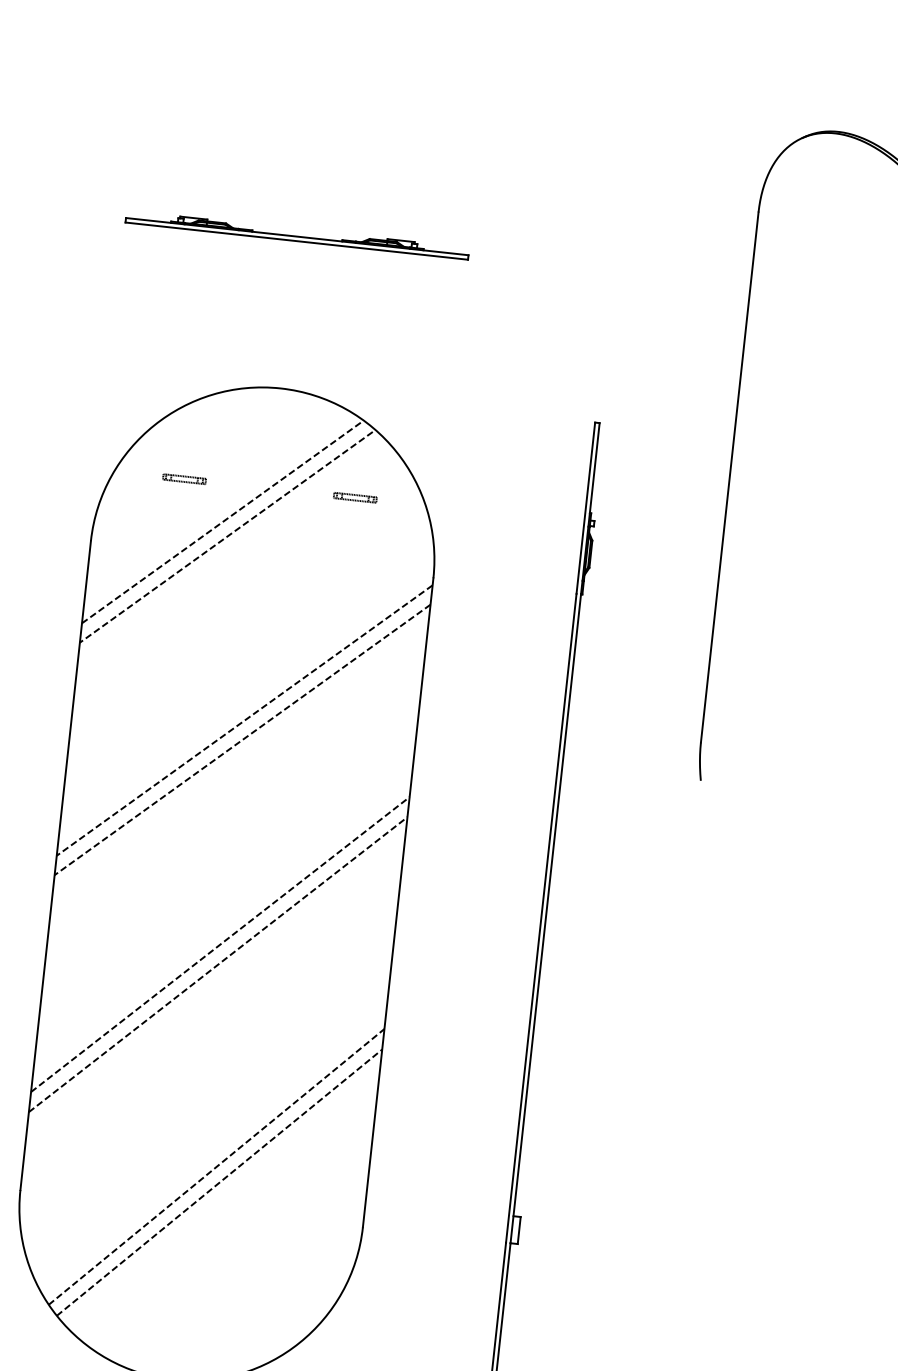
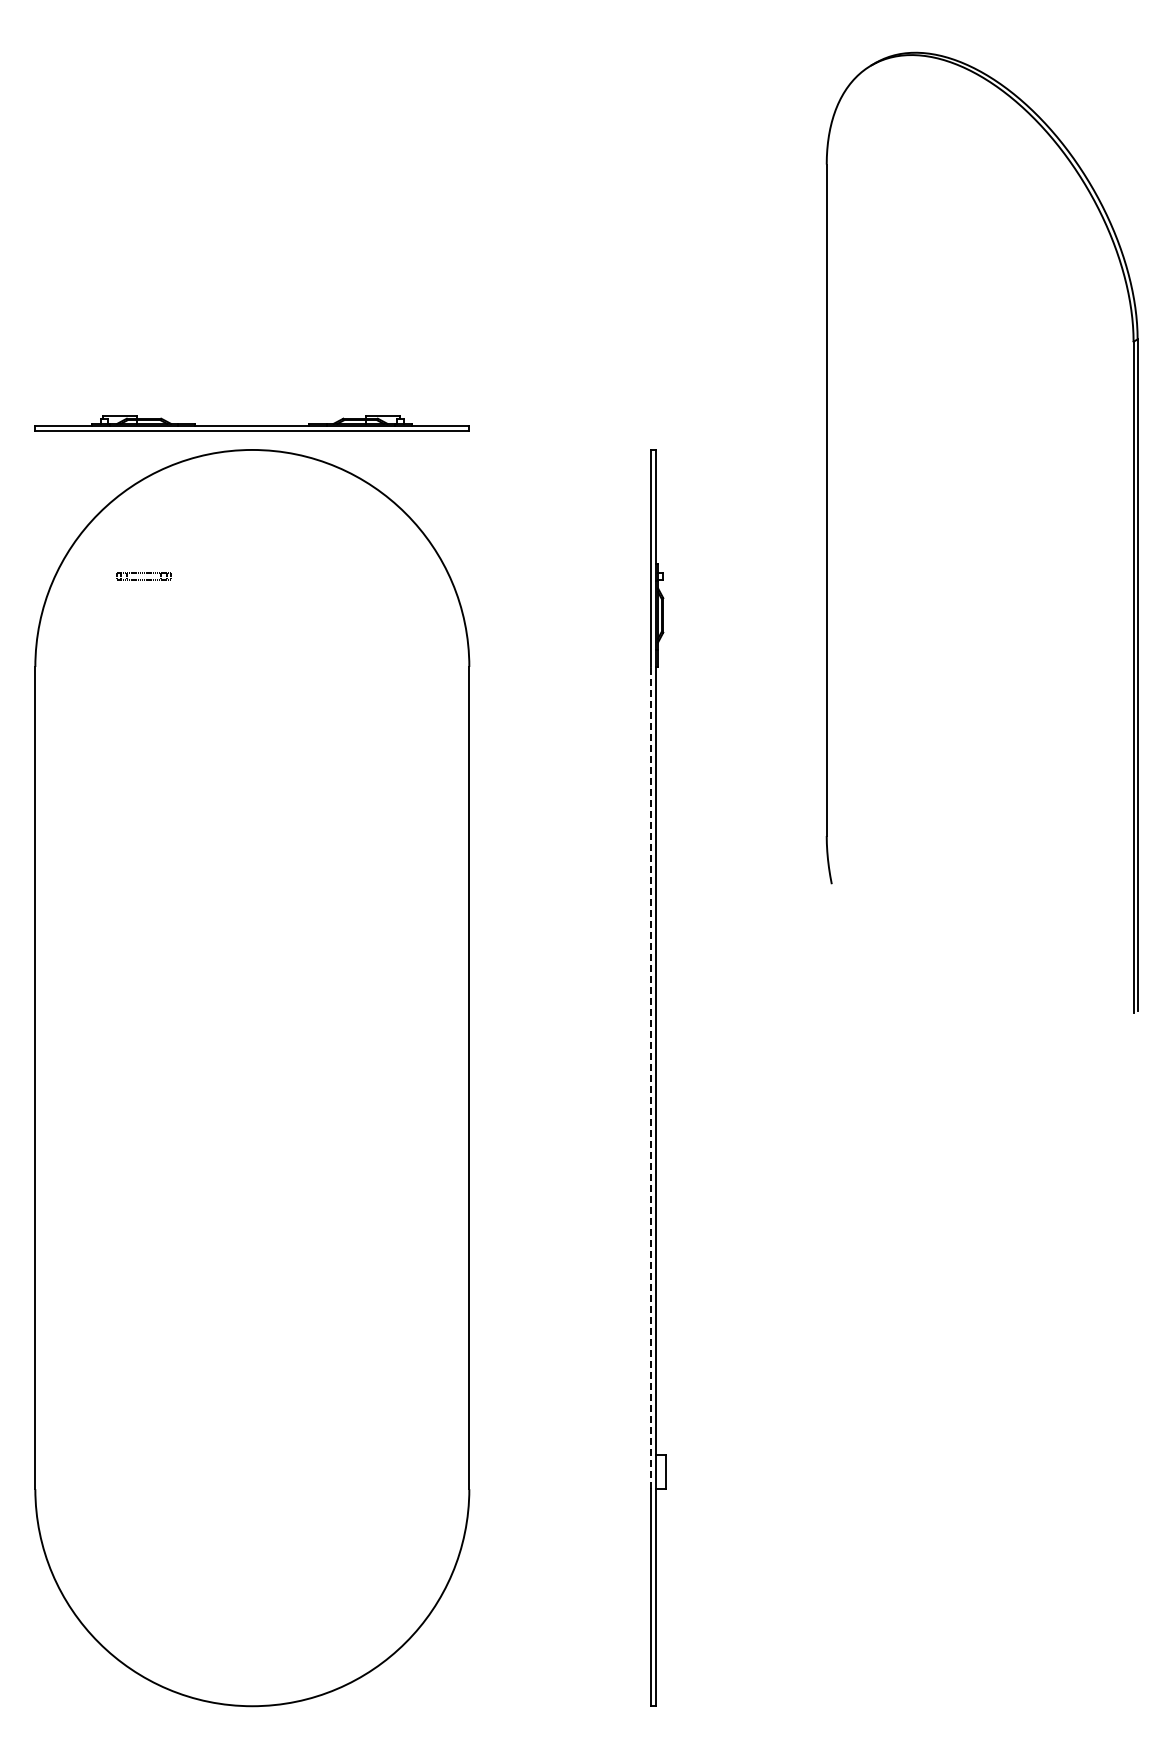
part: (296, 234) -> (251, 423), moved
part: (355, 497) -> (360, 576), removed
line: (221, 522) -> (196, 626), removed
line: (226, 537) -> (204, 643), removed
line: (244, 720) -> (252, 870), removed
line: (242, 740) -> (252, 895), removed
line: (541, 917) -> (650, 1077), solid -> dashed
line: (220, 944) -> (252, 1154), removed
line: (218, 964) -> (252, 1179), removed
line: (216, 1166) -> (277, 1433), removed
line: (219, 1182) -> (283, 1452), removed

